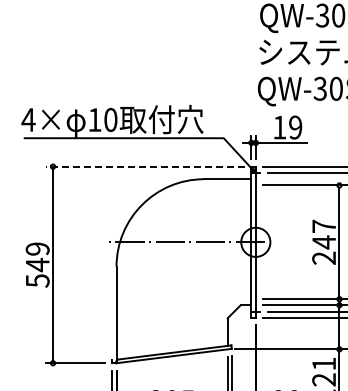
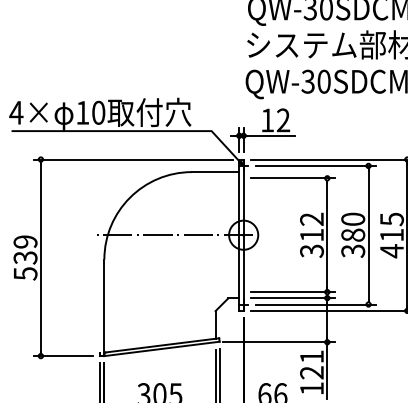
text: (295, 127) -> (283, 120), 19 -> 12
line: (145, 166) -> (133, 159), dashed -> solid
text: (323, 241) -> (311, 234), 247 -> 312
text: (37, 264) -> (25, 257), 549 -> 539

